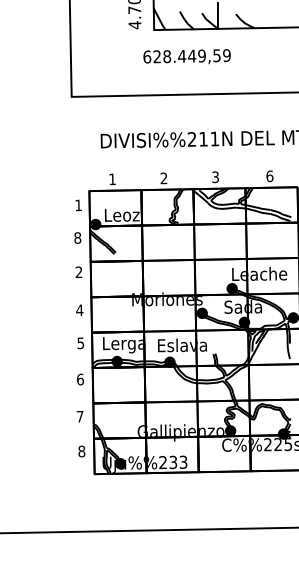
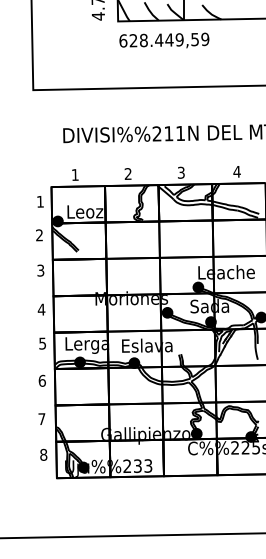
text: (186, 56) -> (163, 40), moved
text: (269, 176) -> (236, 172), 6 -> 4
text: (77, 237) -> (39, 234), 8 -> 2
text: (78, 272) -> (40, 270), 2 -> 3

